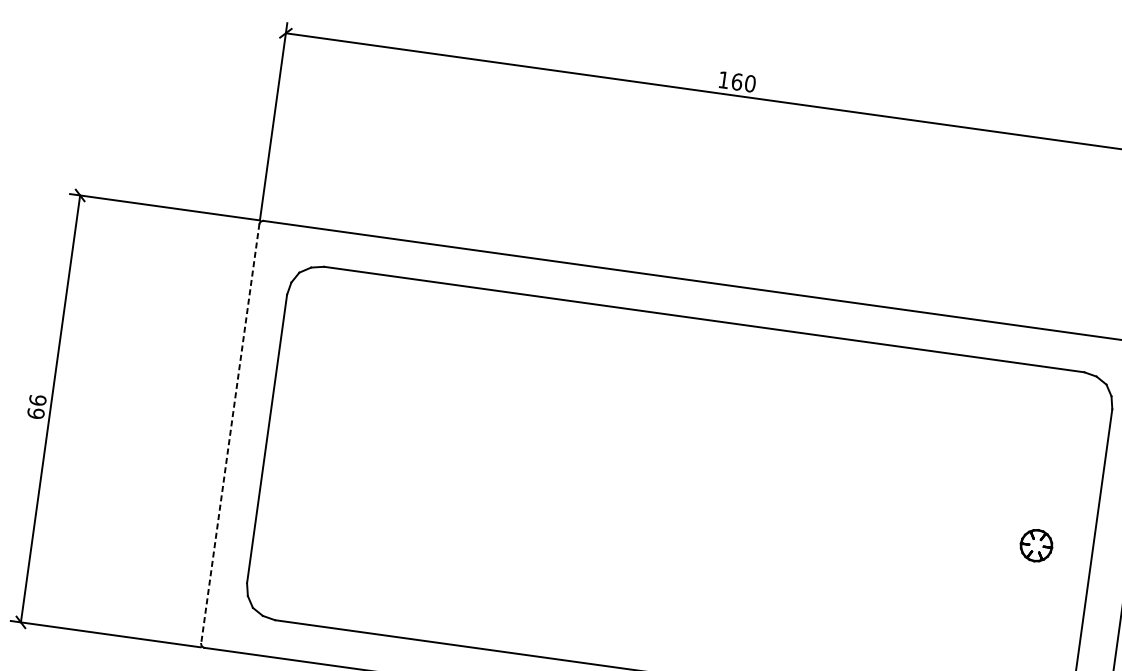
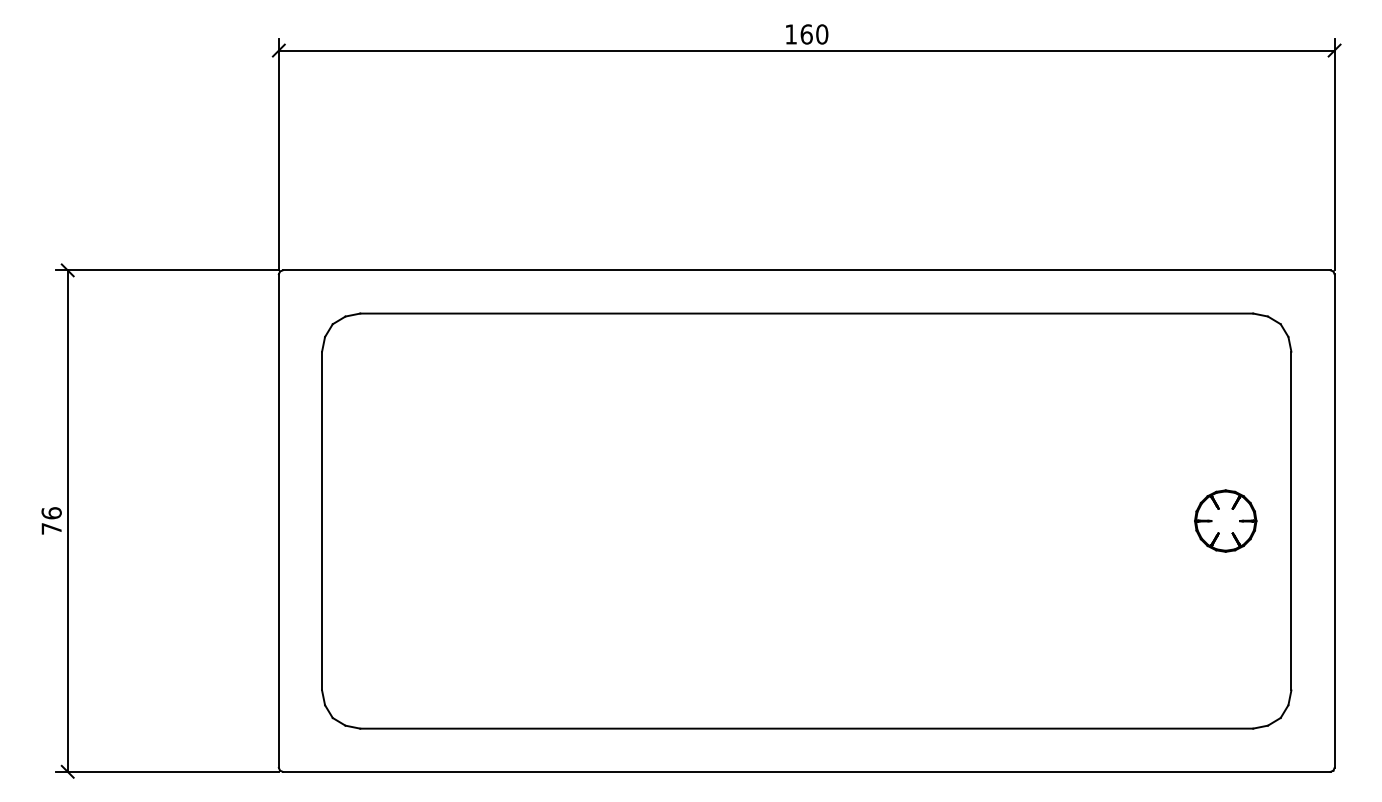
text: (35, 413) -> (51, 528), 66 -> 76
line: (229, 434) -> (278, 521), dashed -> solid
part: (1036, 545) -> (1225, 520), size x1.67

